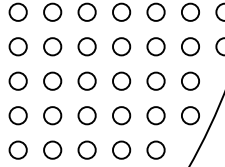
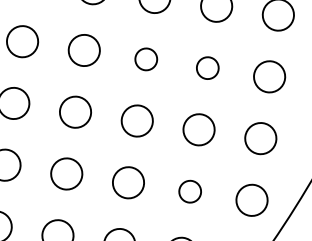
circle: (121, 46) -> (145, 58), size x0.7
circle: (155, 46) -> (206, 67), size x0.7
circle: (155, 115) -> (189, 191), size x0.7

